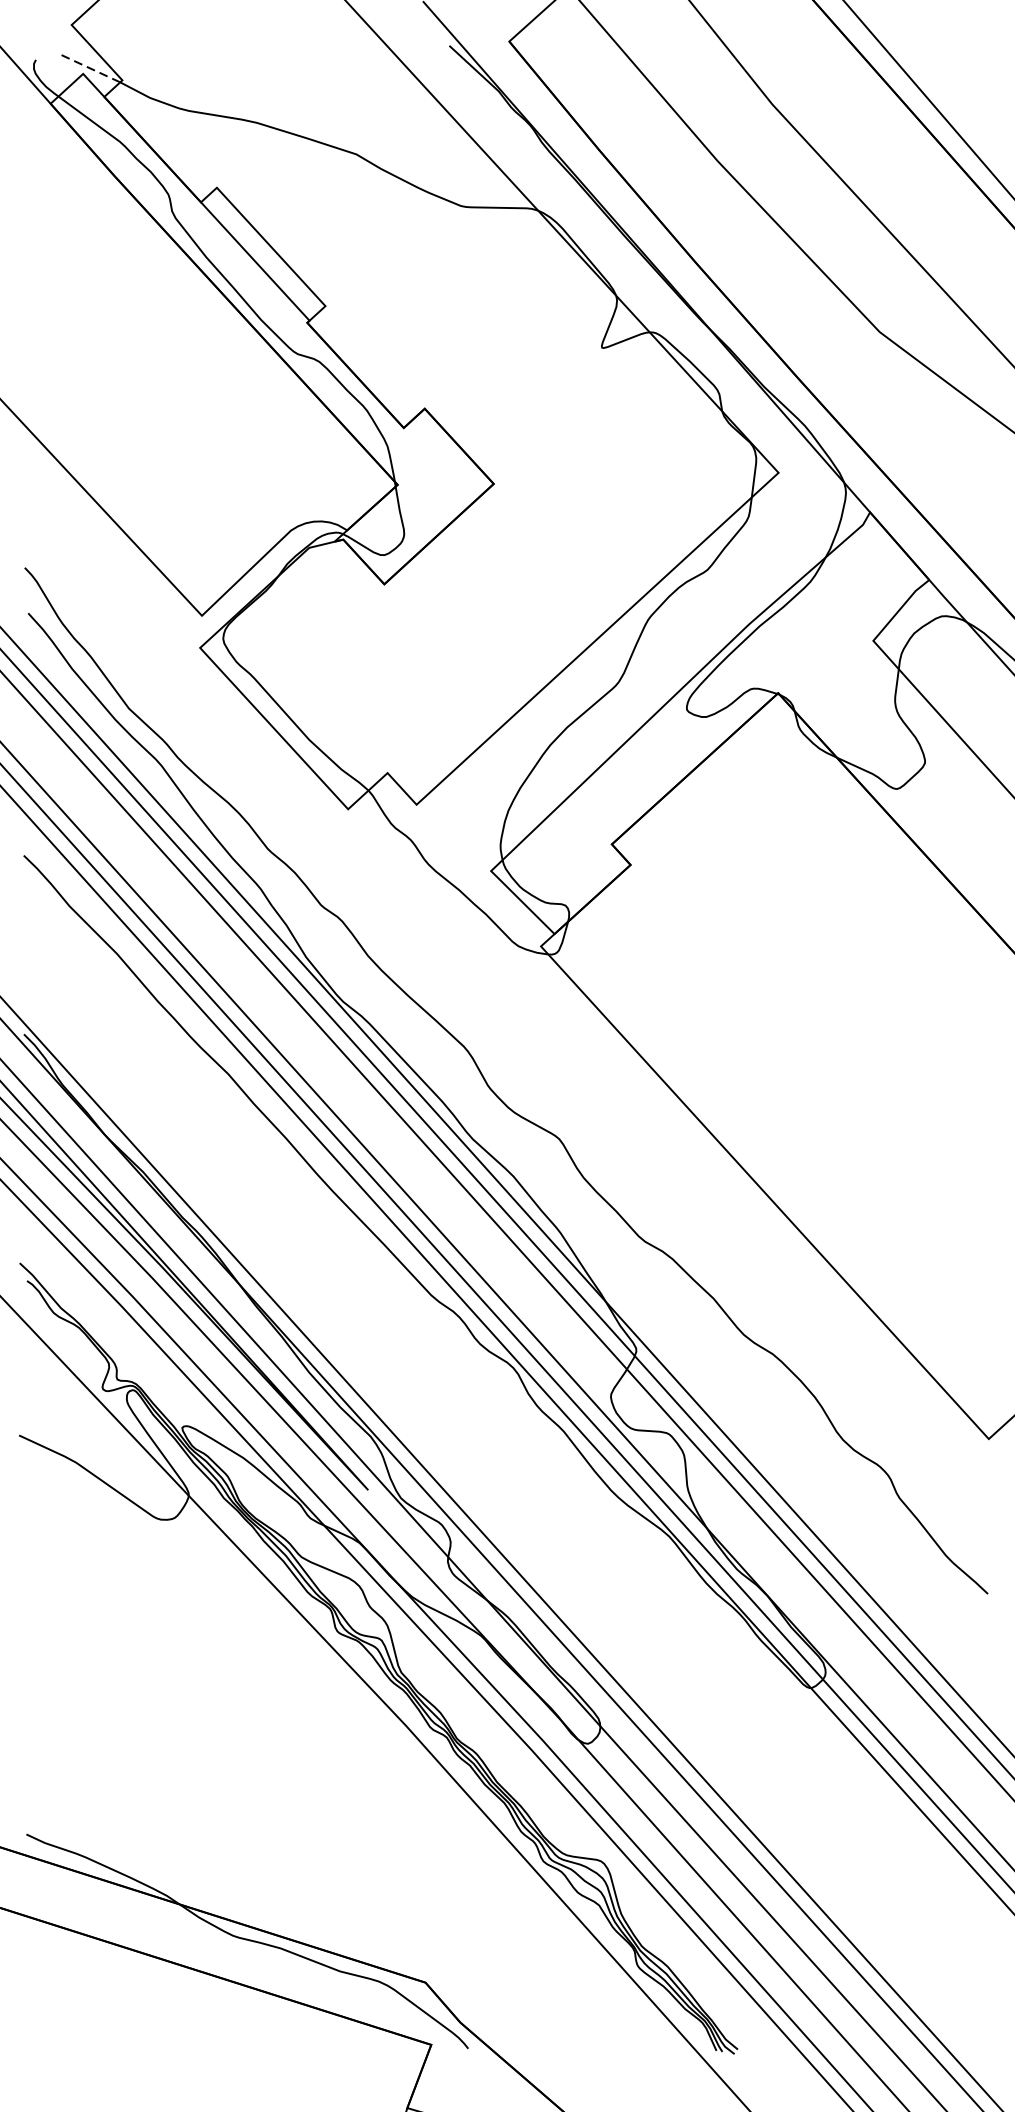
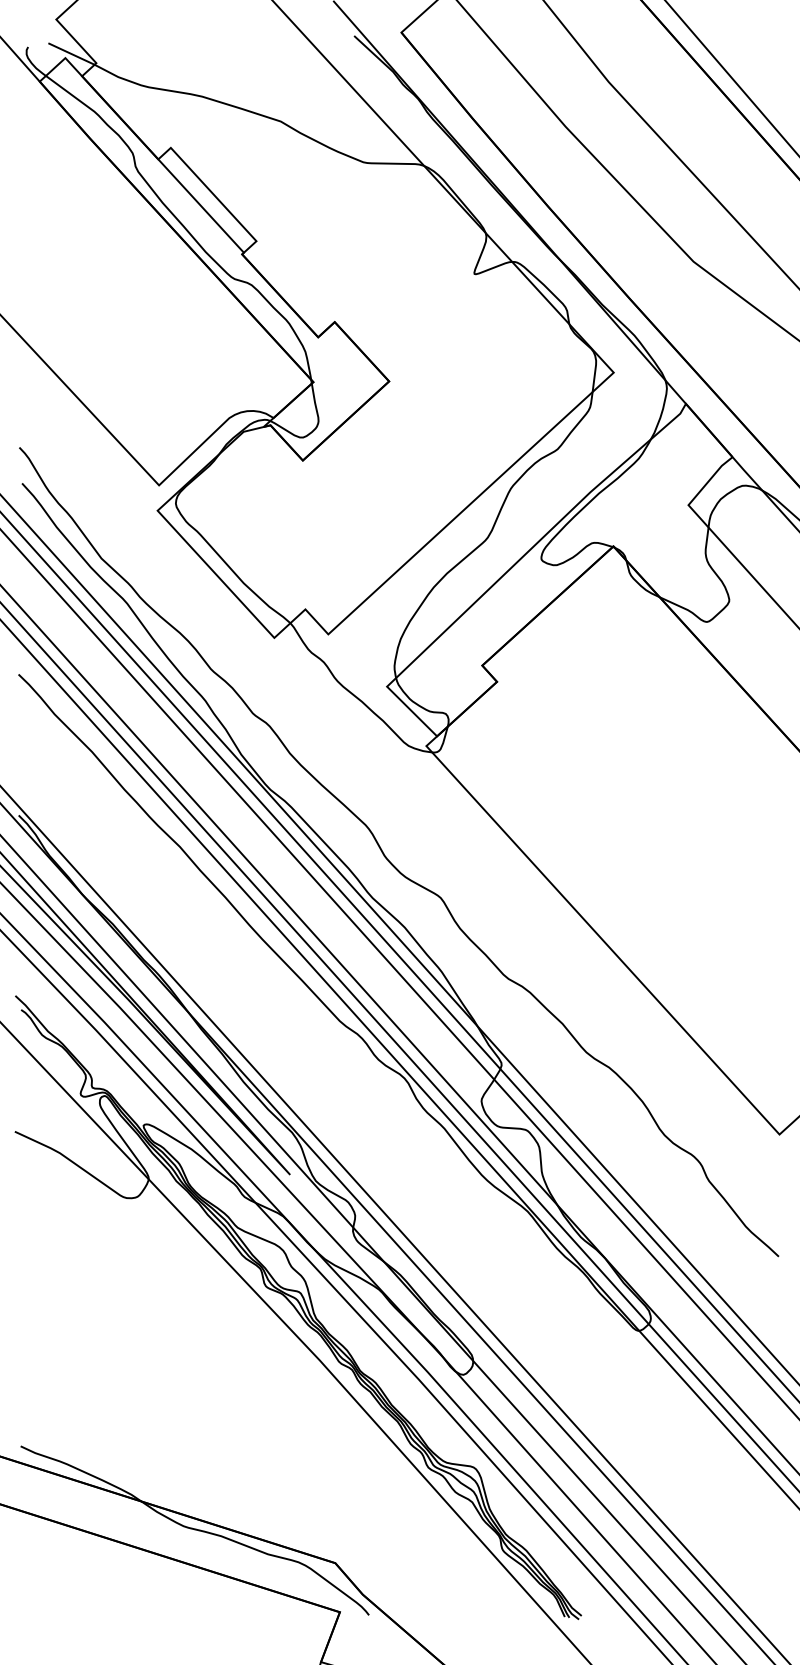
line: (90, 69) -> (71, 54), dashed -> solid

